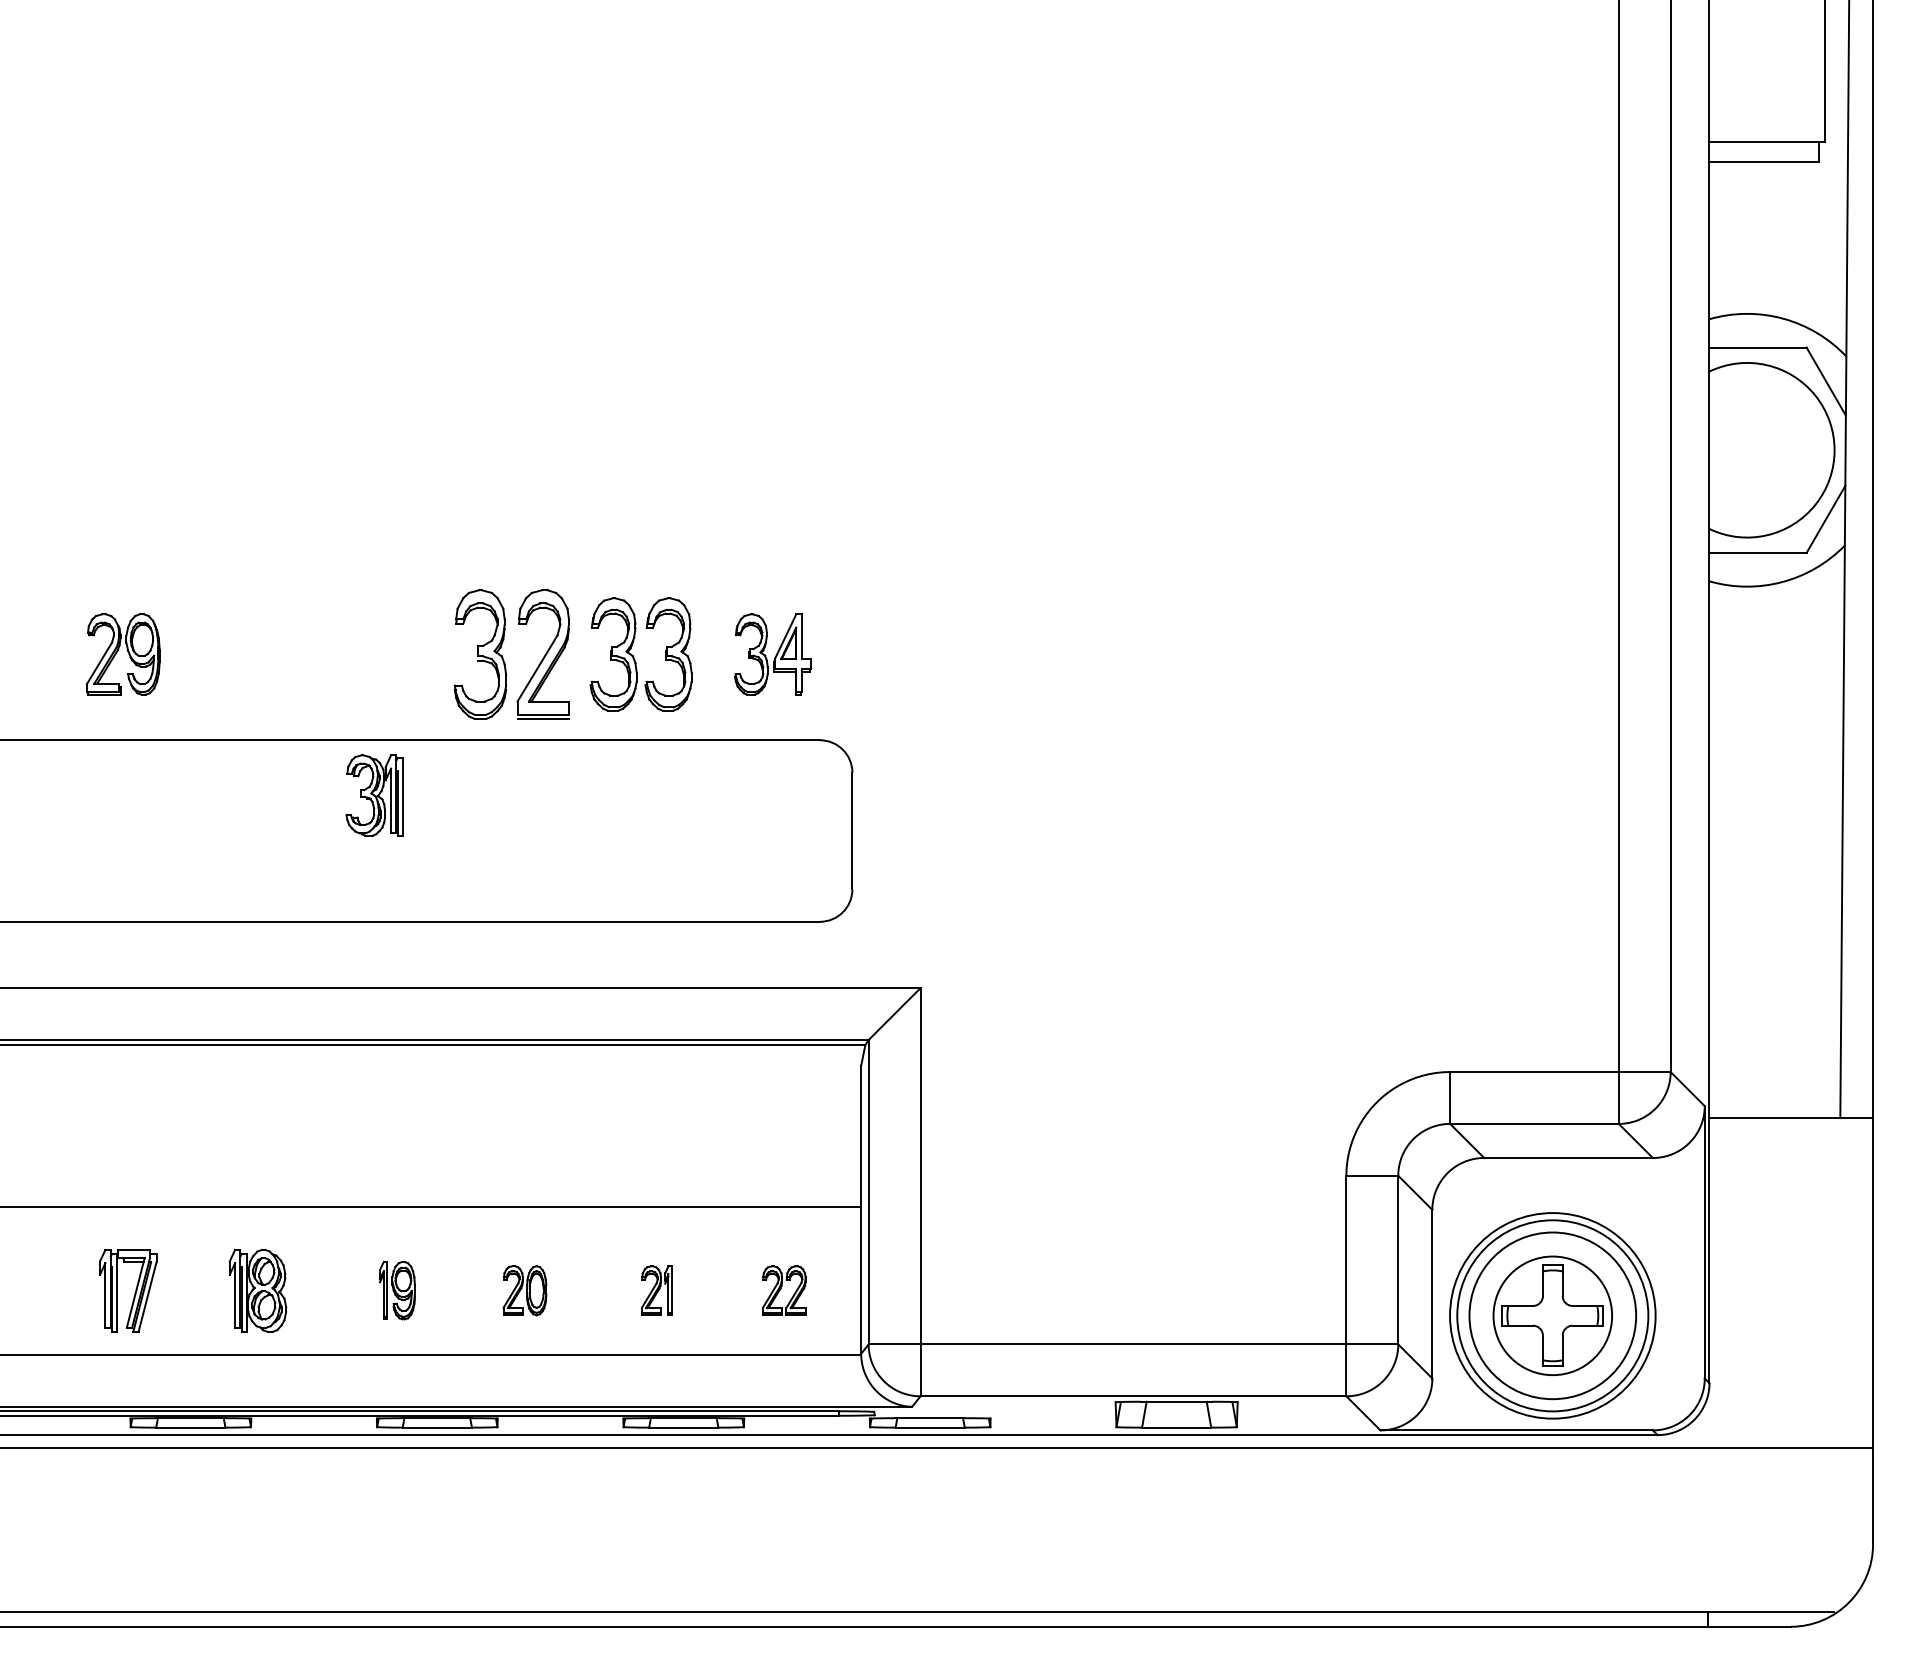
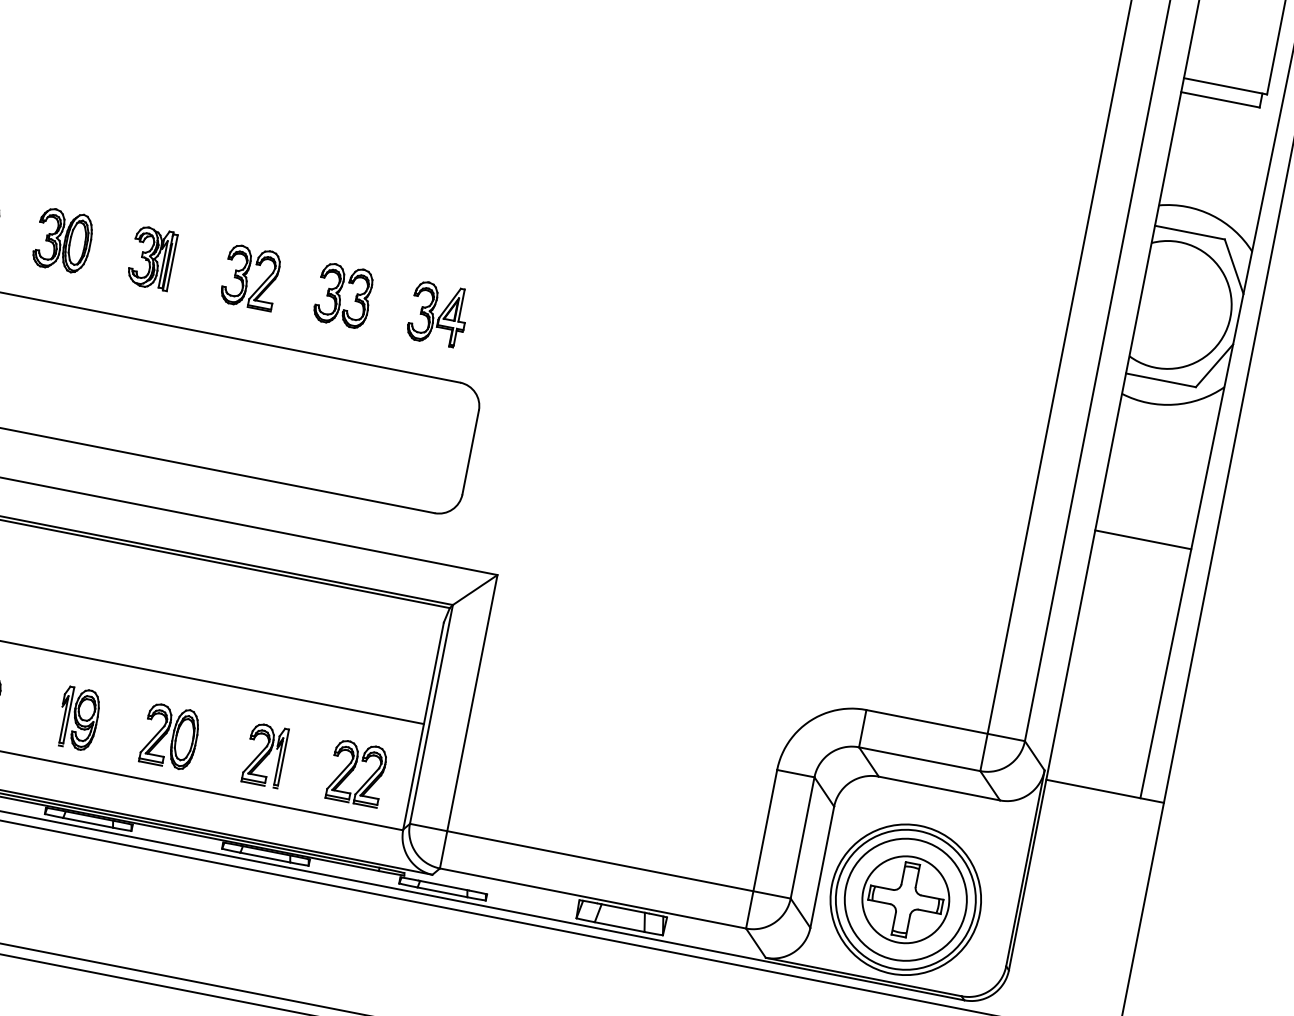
part: (251, 654) -> (63, 240), added
part: (511, 654) -> (250, 277), size x0.62
part: (641, 654) -> (343, 295), size x0.71
line: (1776, 771) -> (1143, 540), added
part: (374, 795) -> (152, 258), moved
part: (397, 1290) -> (78, 718), size x1.43
part: (524, 1290) -> (170, 736), size x1.67
part: (656, 1290) -> (265, 755), size x1.67
part: (783, 1290) -> (356, 773), size x1.67

